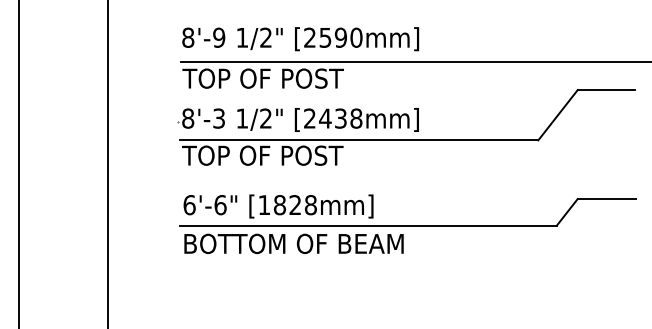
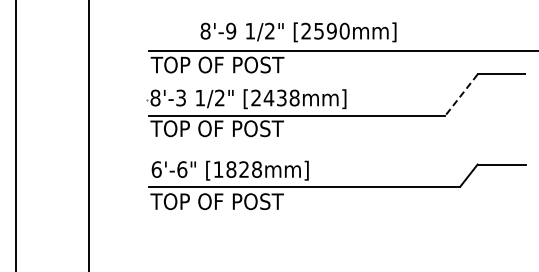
text: (300, 39) -> (298, 32), moved
line: (558, 115) -> (461, 95), solid -> dashed
text: (292, 243) -> (241, 201), BOTTOM OF BEAM -> TOP OF POST

